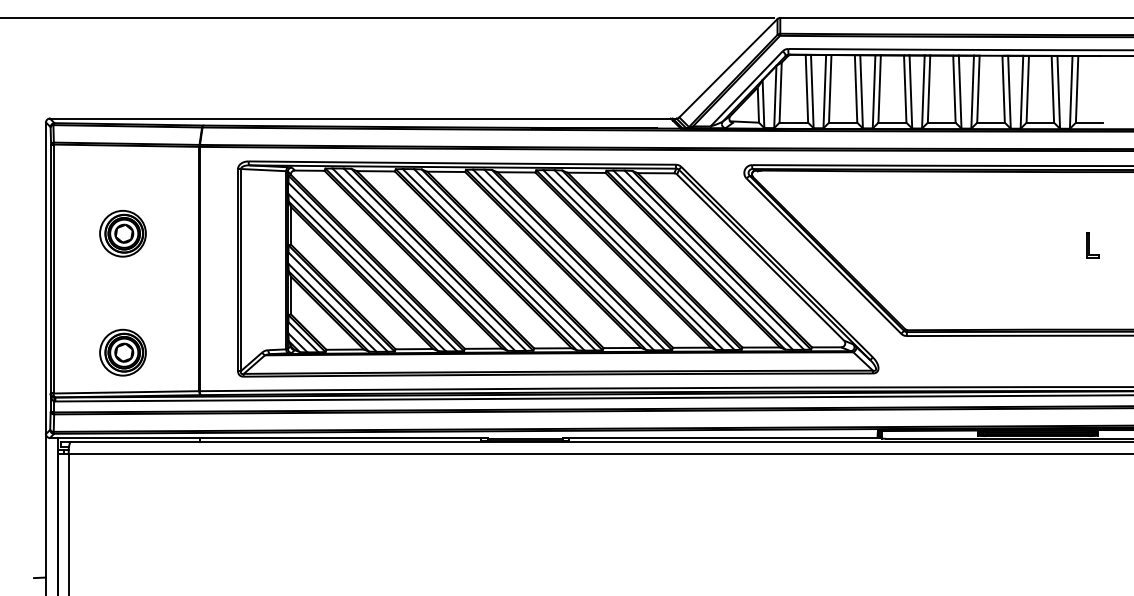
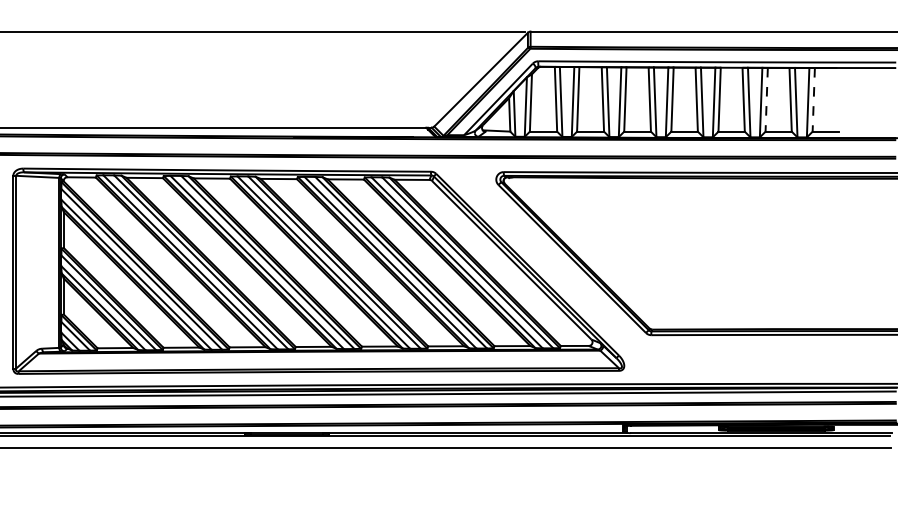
line: (1027, 89) -> (766, 99), solid -> dashed
line: (1077, 89) -> (814, 99), solid -> dashed
part: (1092, 245) -> (828, 248), removed

